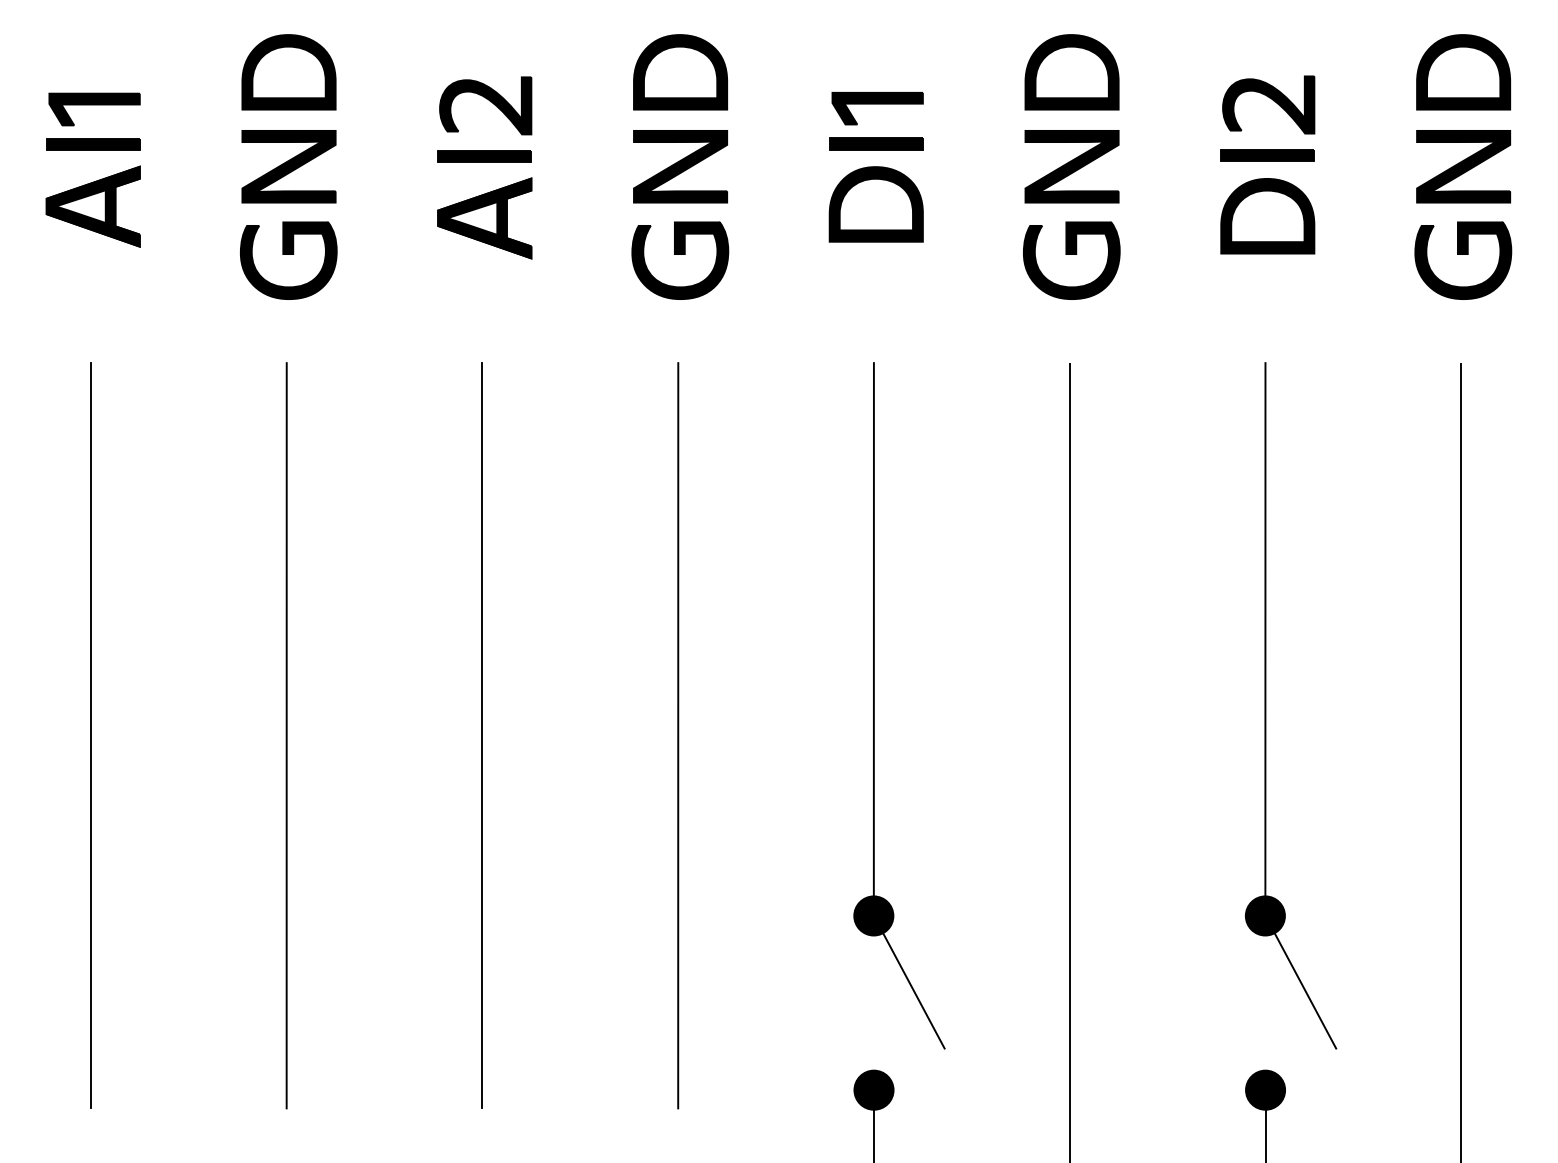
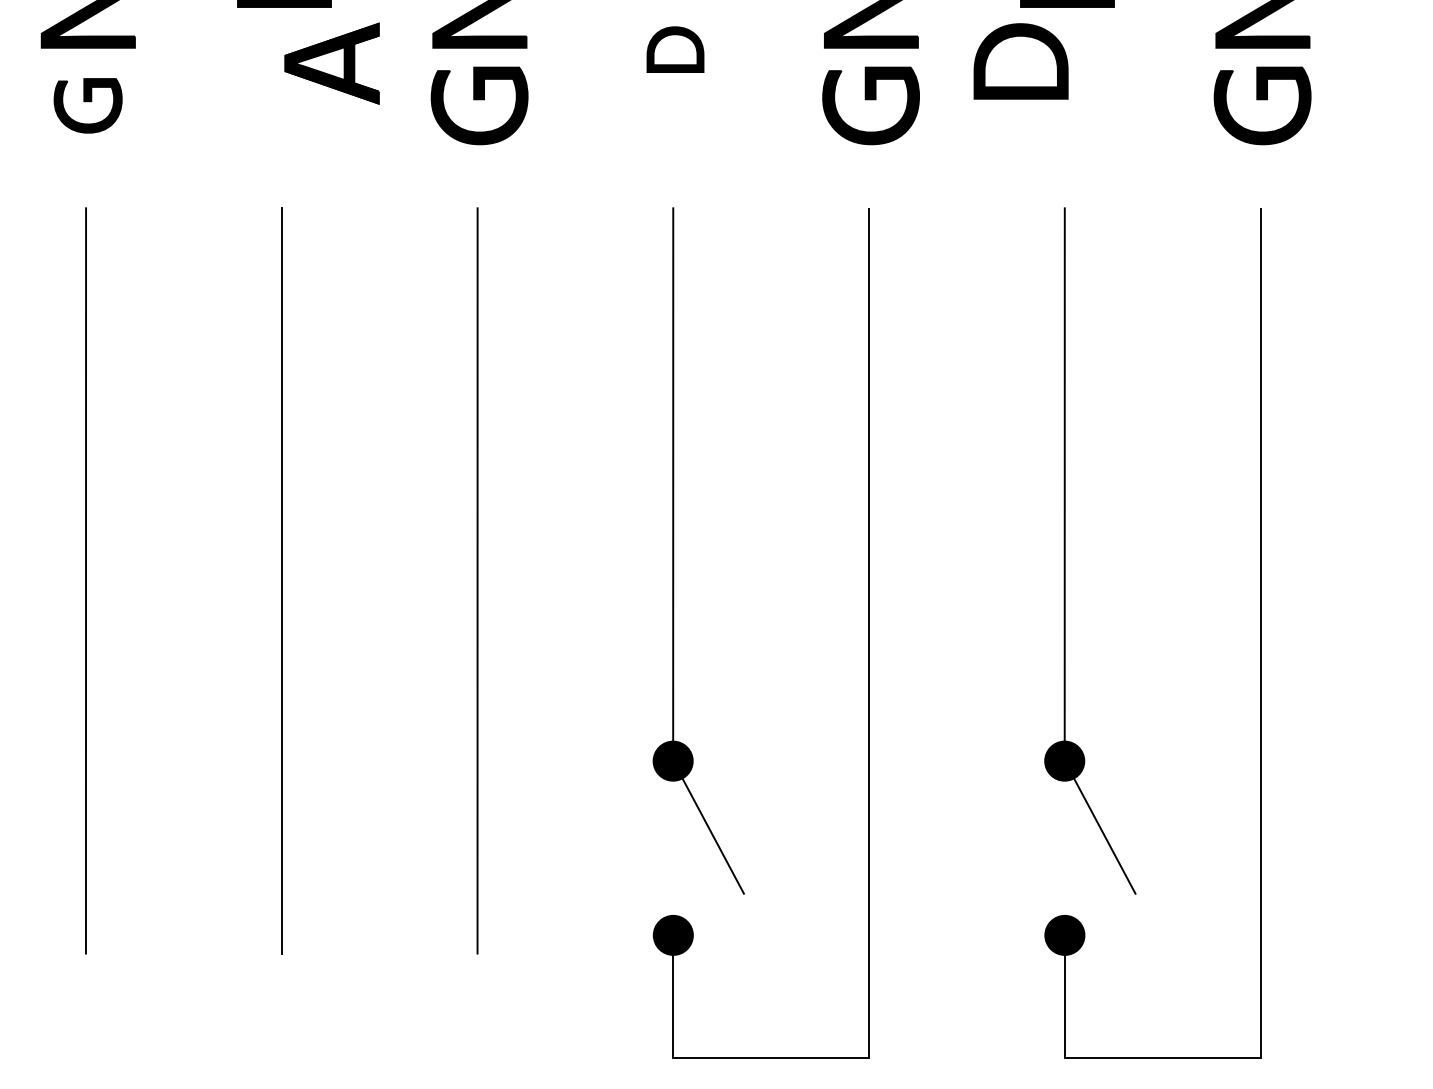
part: (875, 204) -> (674, 49), size x0.6
part: (1267, 216) -> (1020, 61), moved
part: (484, 218) -> (331, 63), moved
part: (288, 260) -> (87, 105), size x0.7

